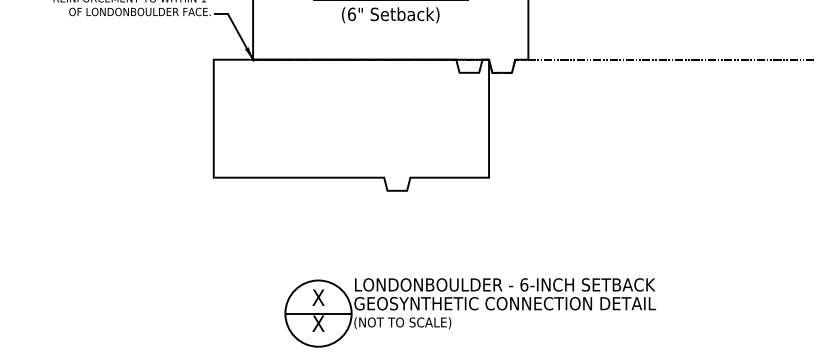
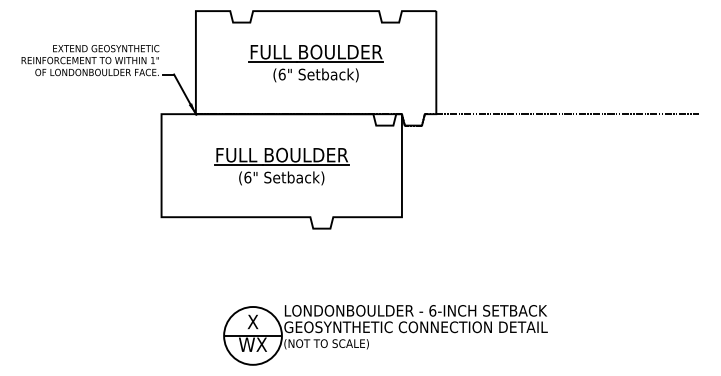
part: (351, 119) -> (281, 166), added
text: (317, 323) -> (252, 344), X -> WX

